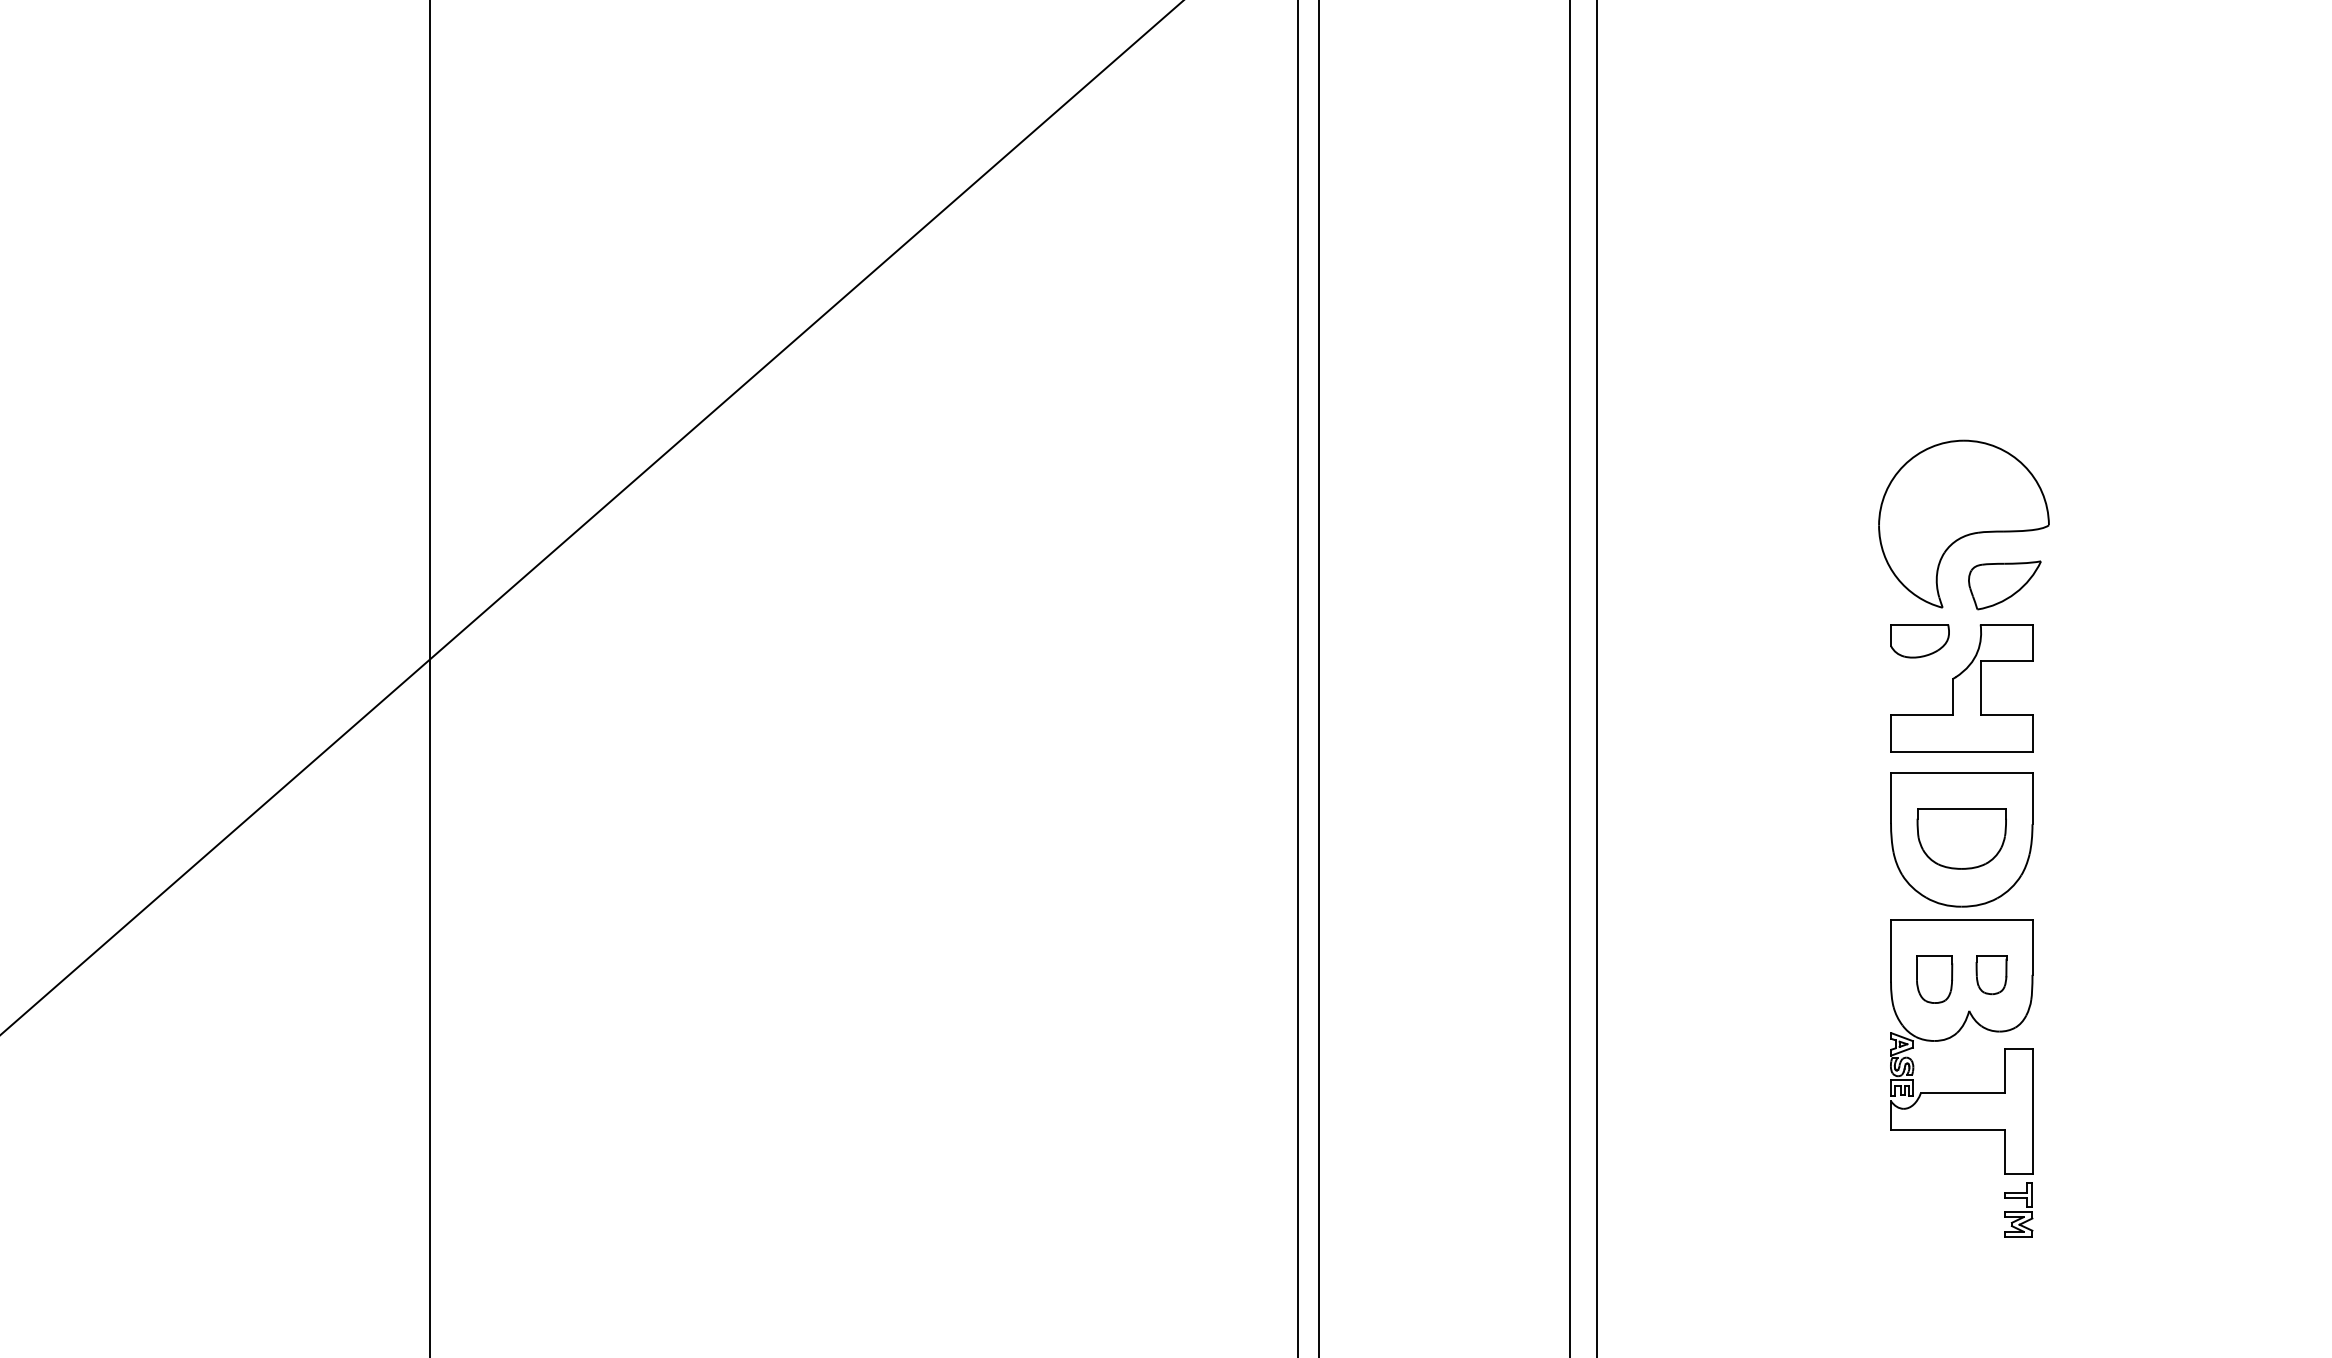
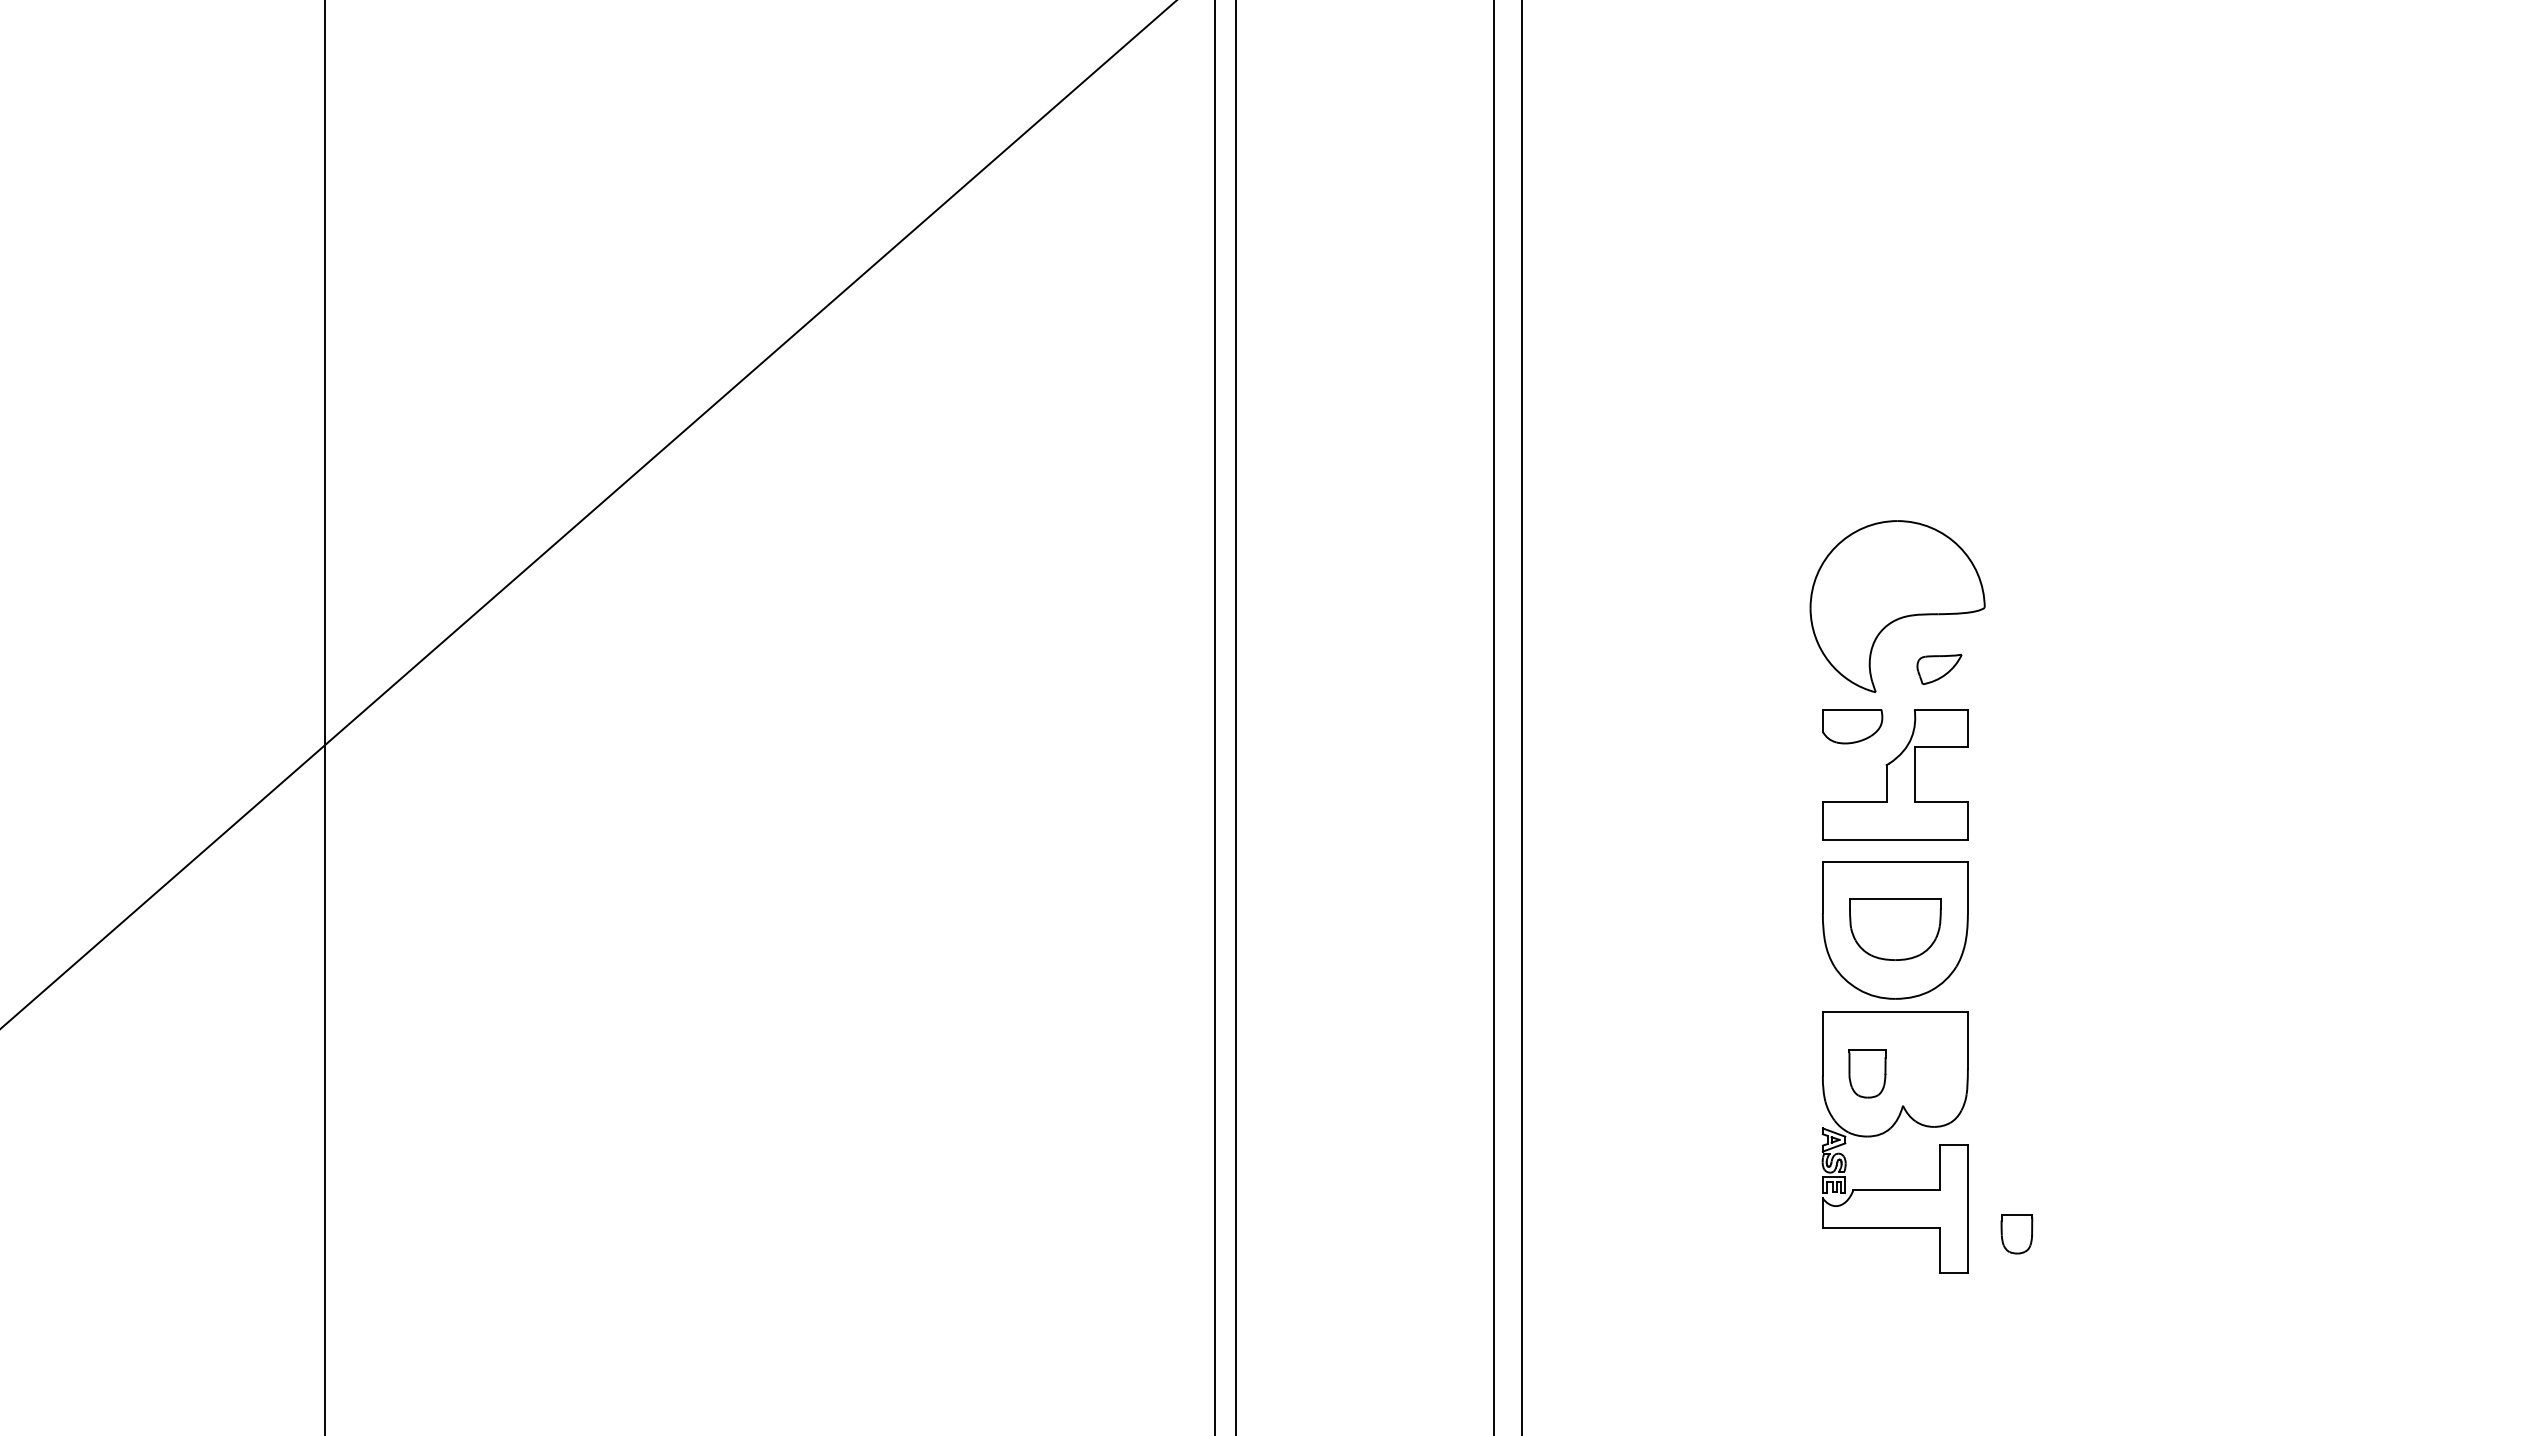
part: (2004, 585) -> (1939, 669), size x0.6
part: (1991, 975) -> (2016, 1234), moved
part: (2018, 1210) -> (1953, 1310), removed

